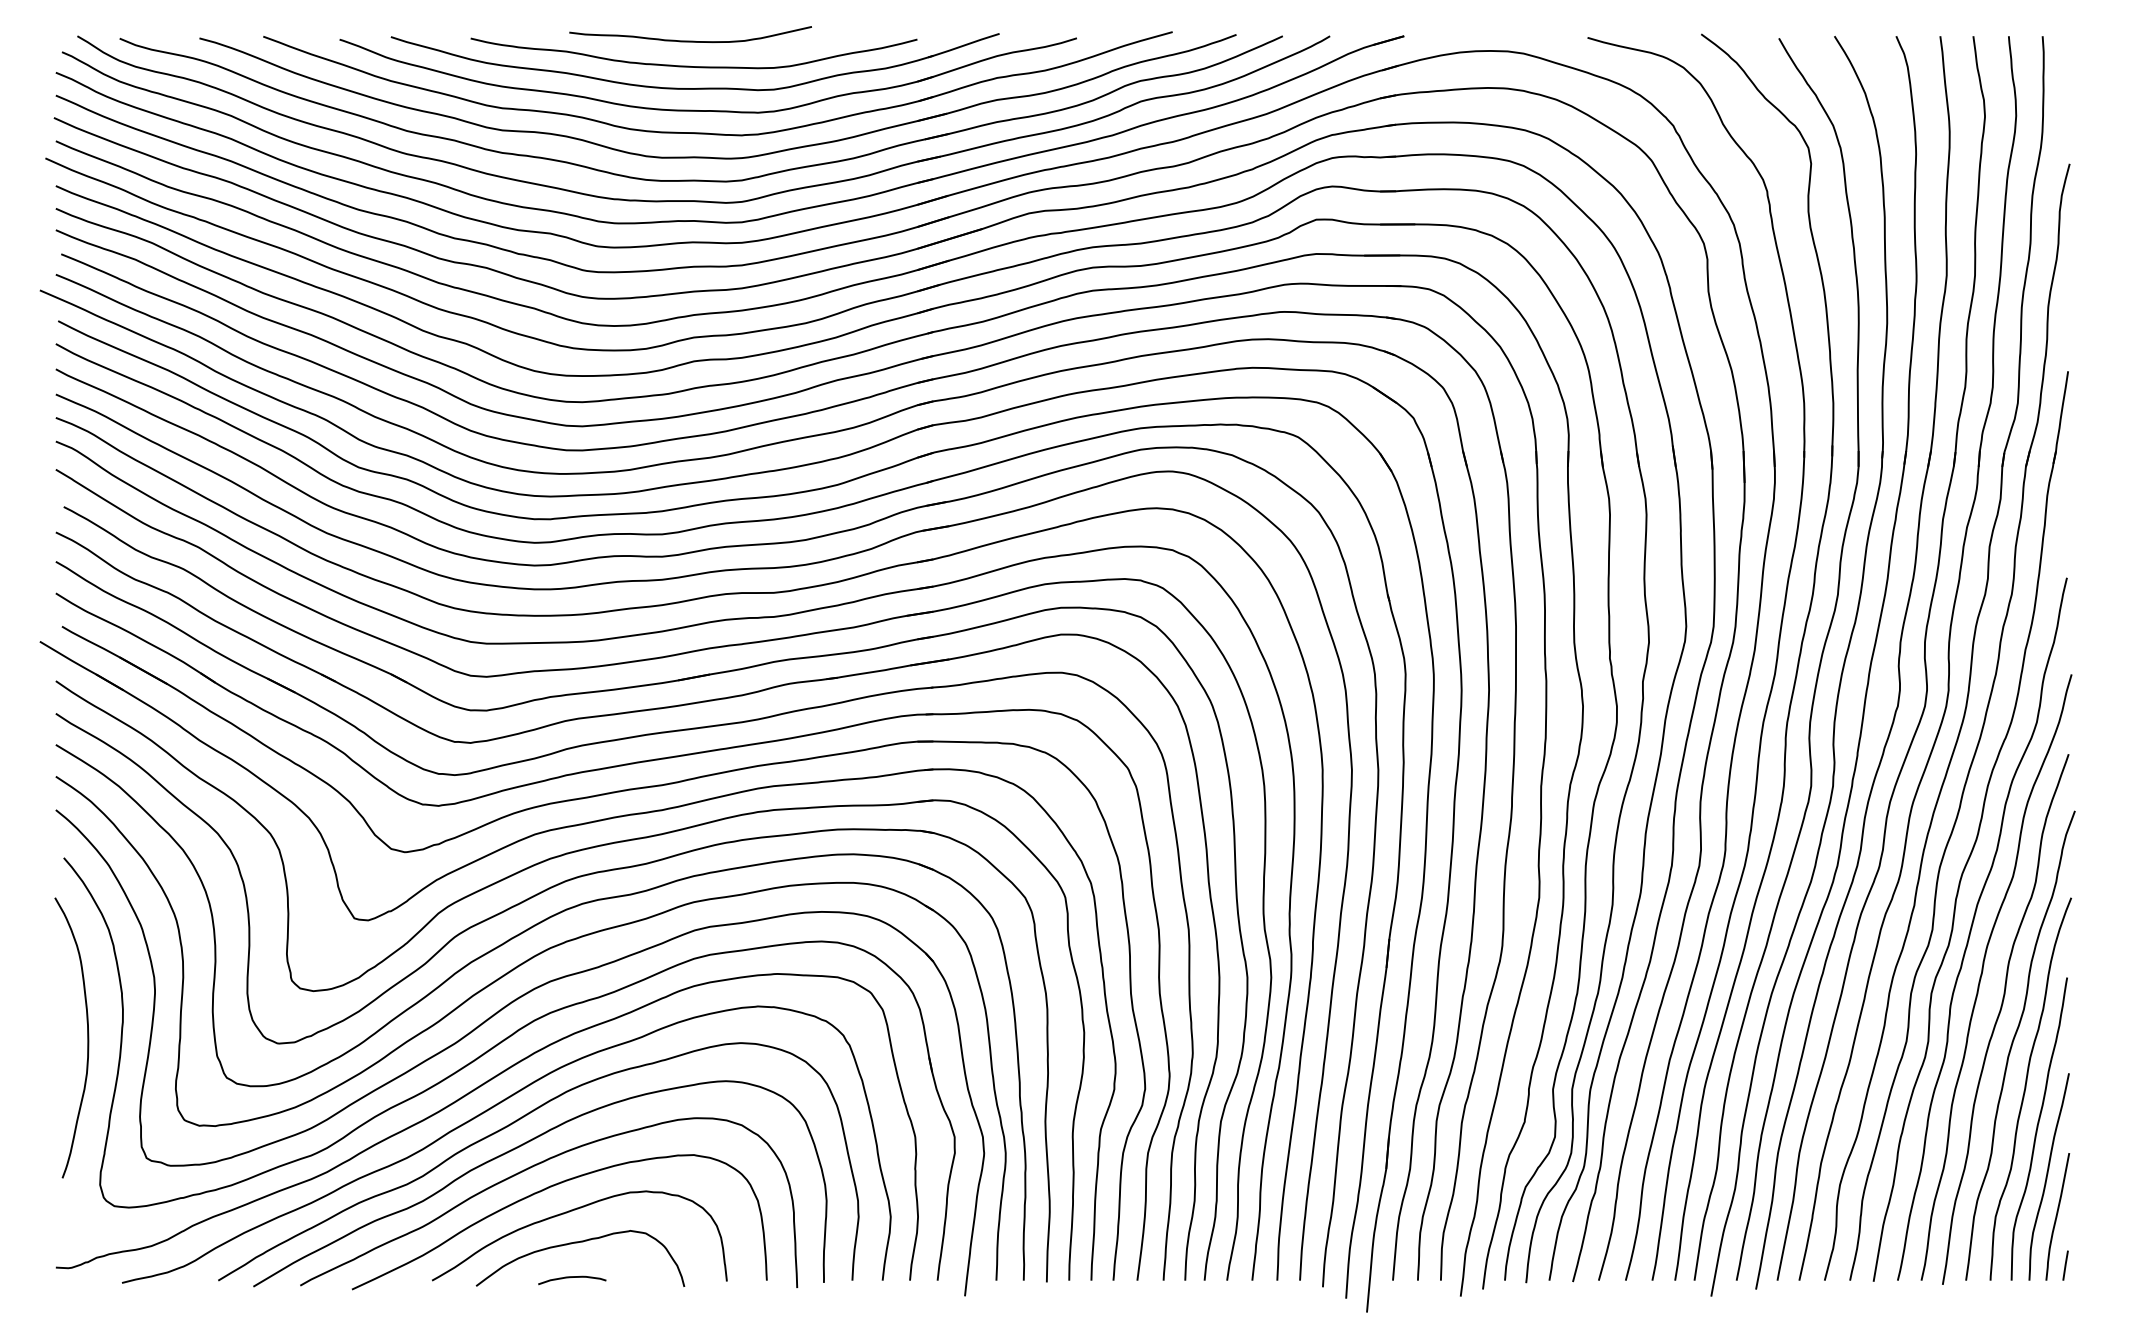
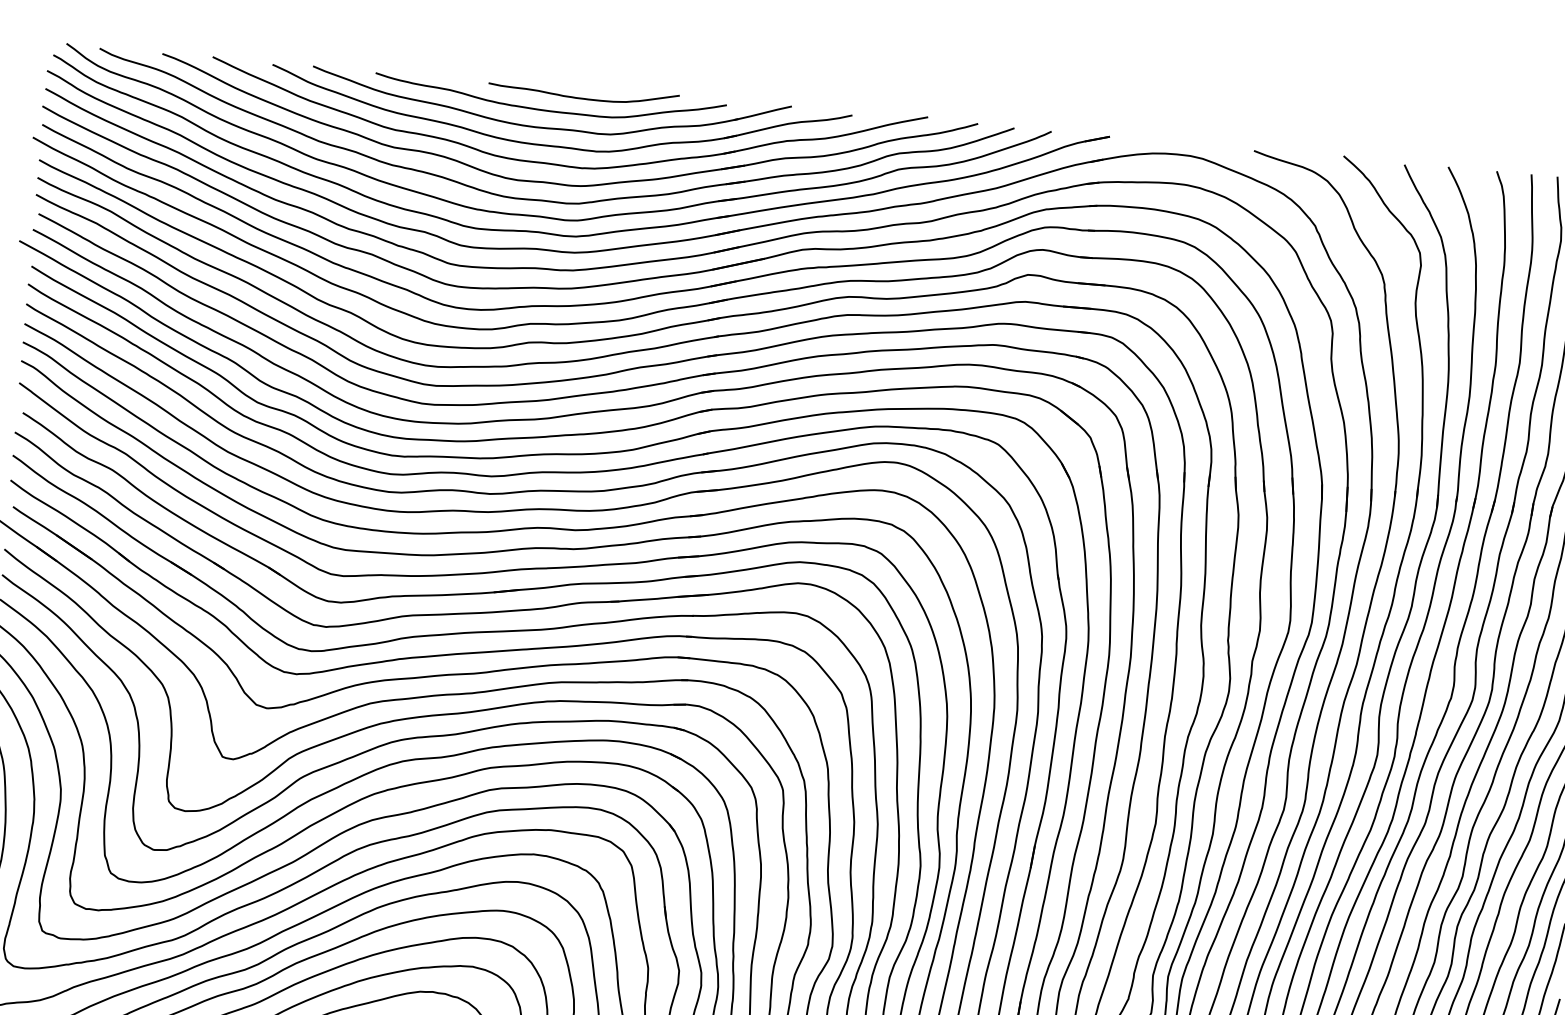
curve: (690, 40) -> (583, 97), moved

